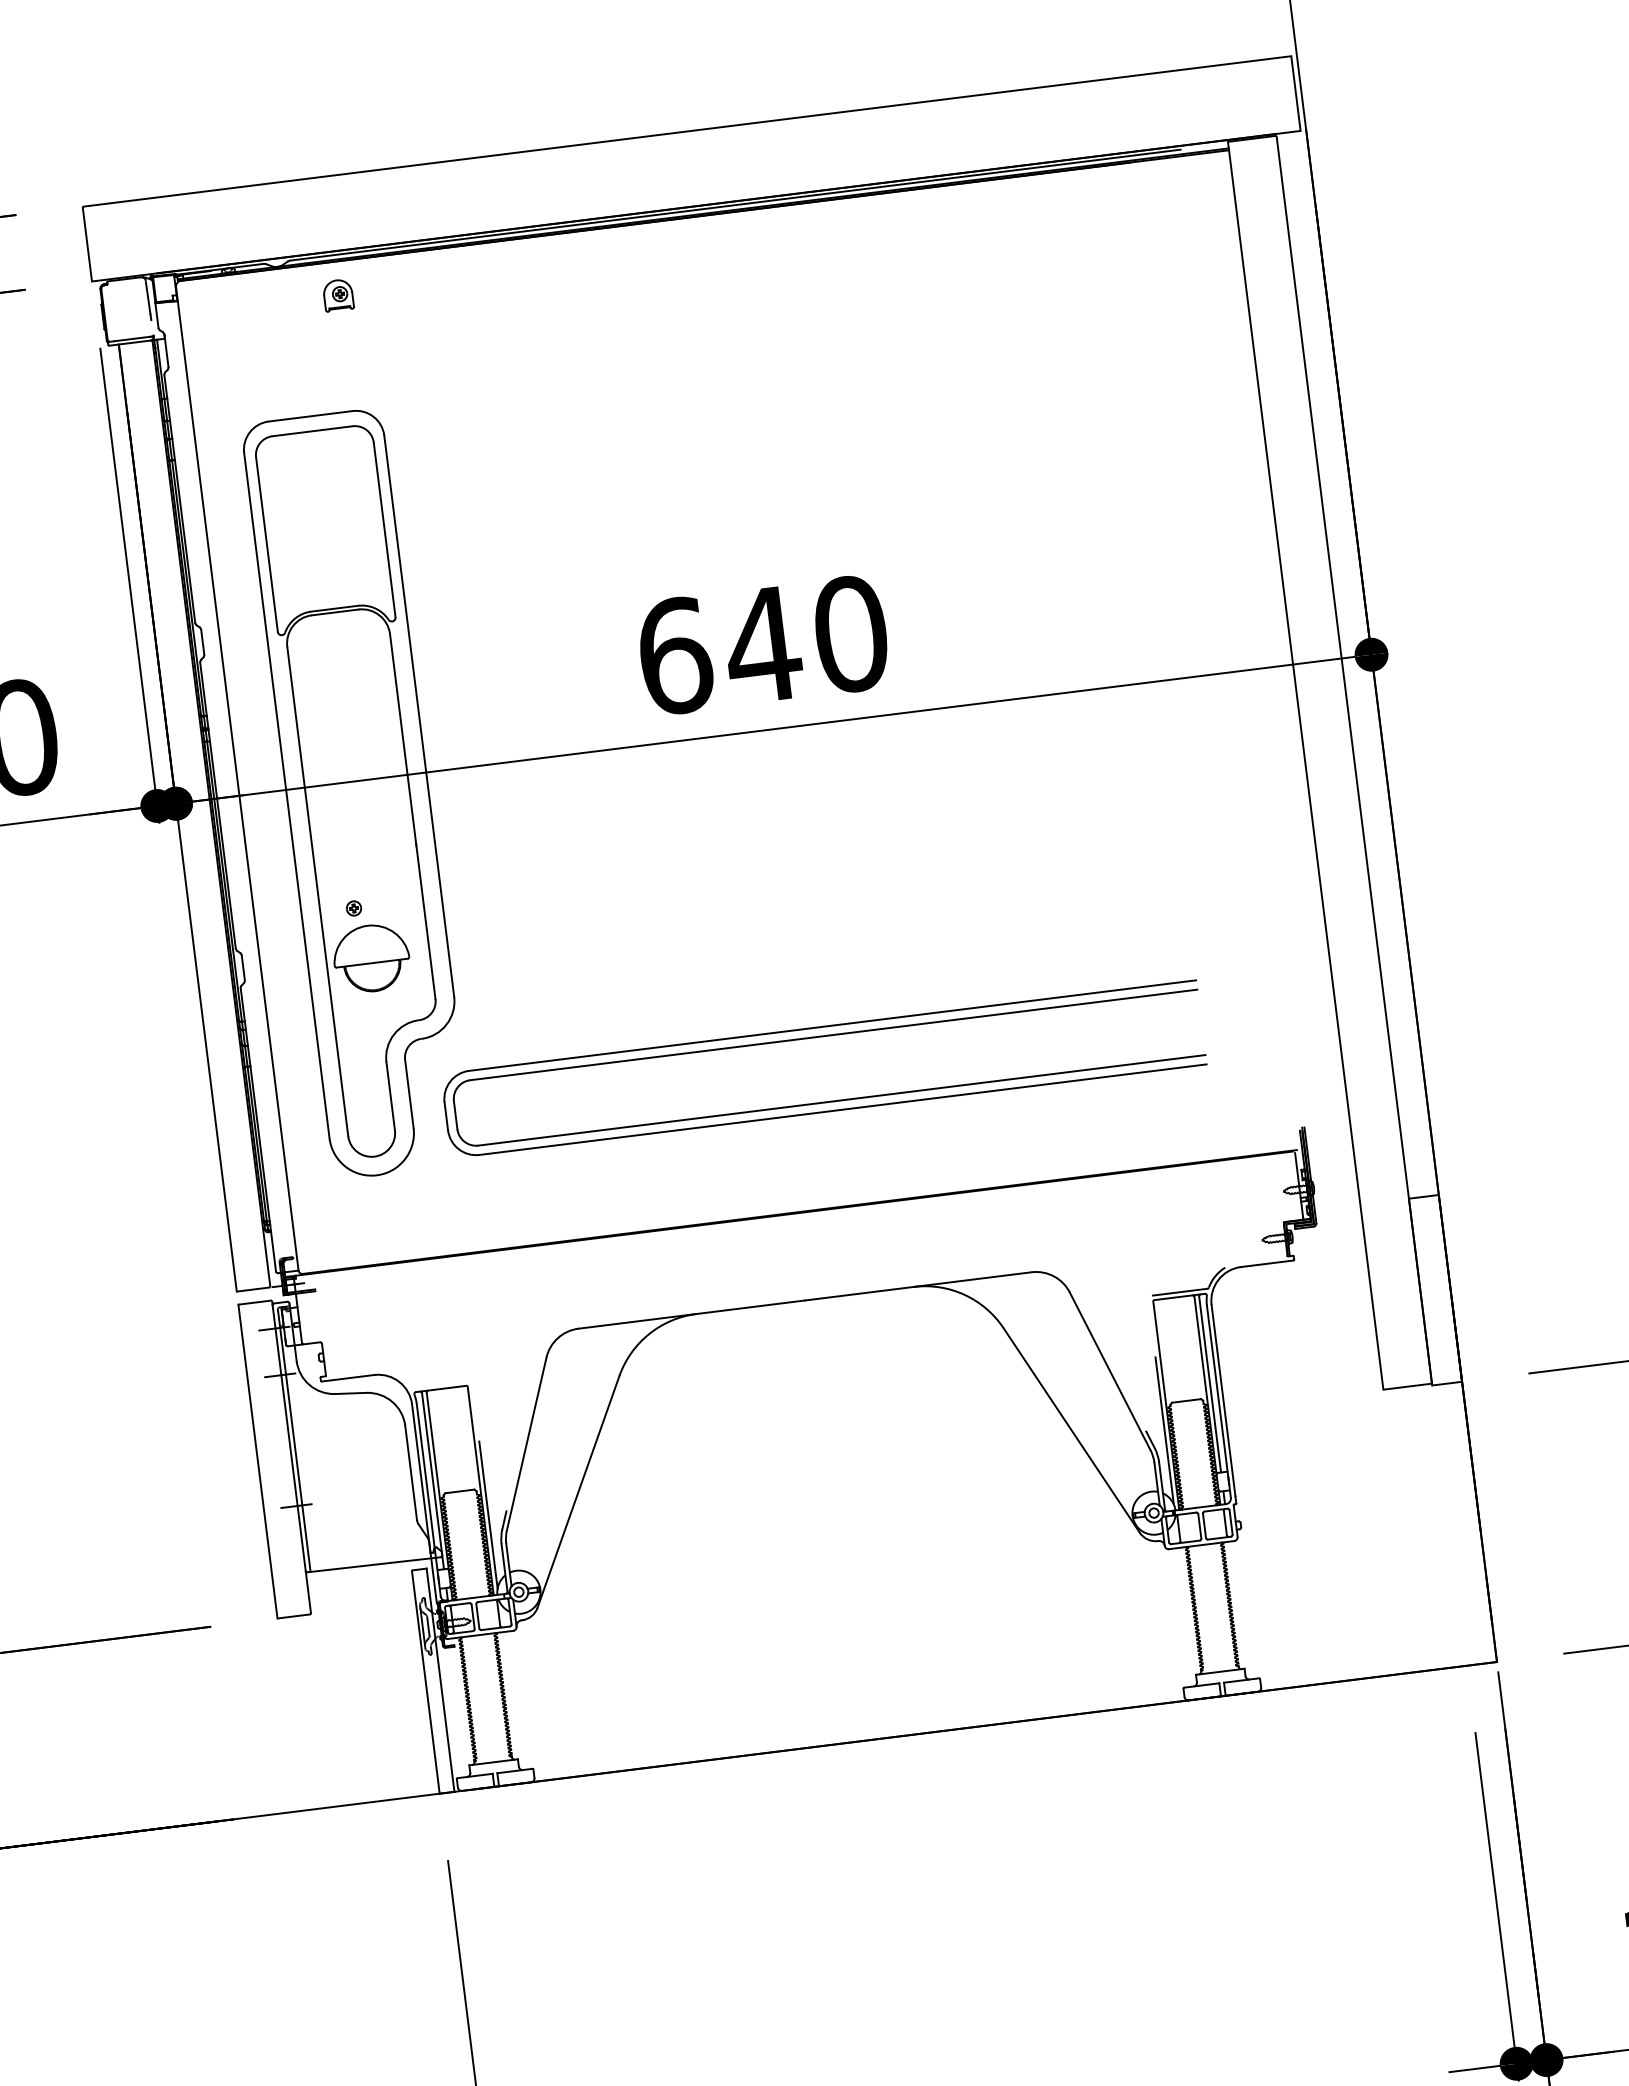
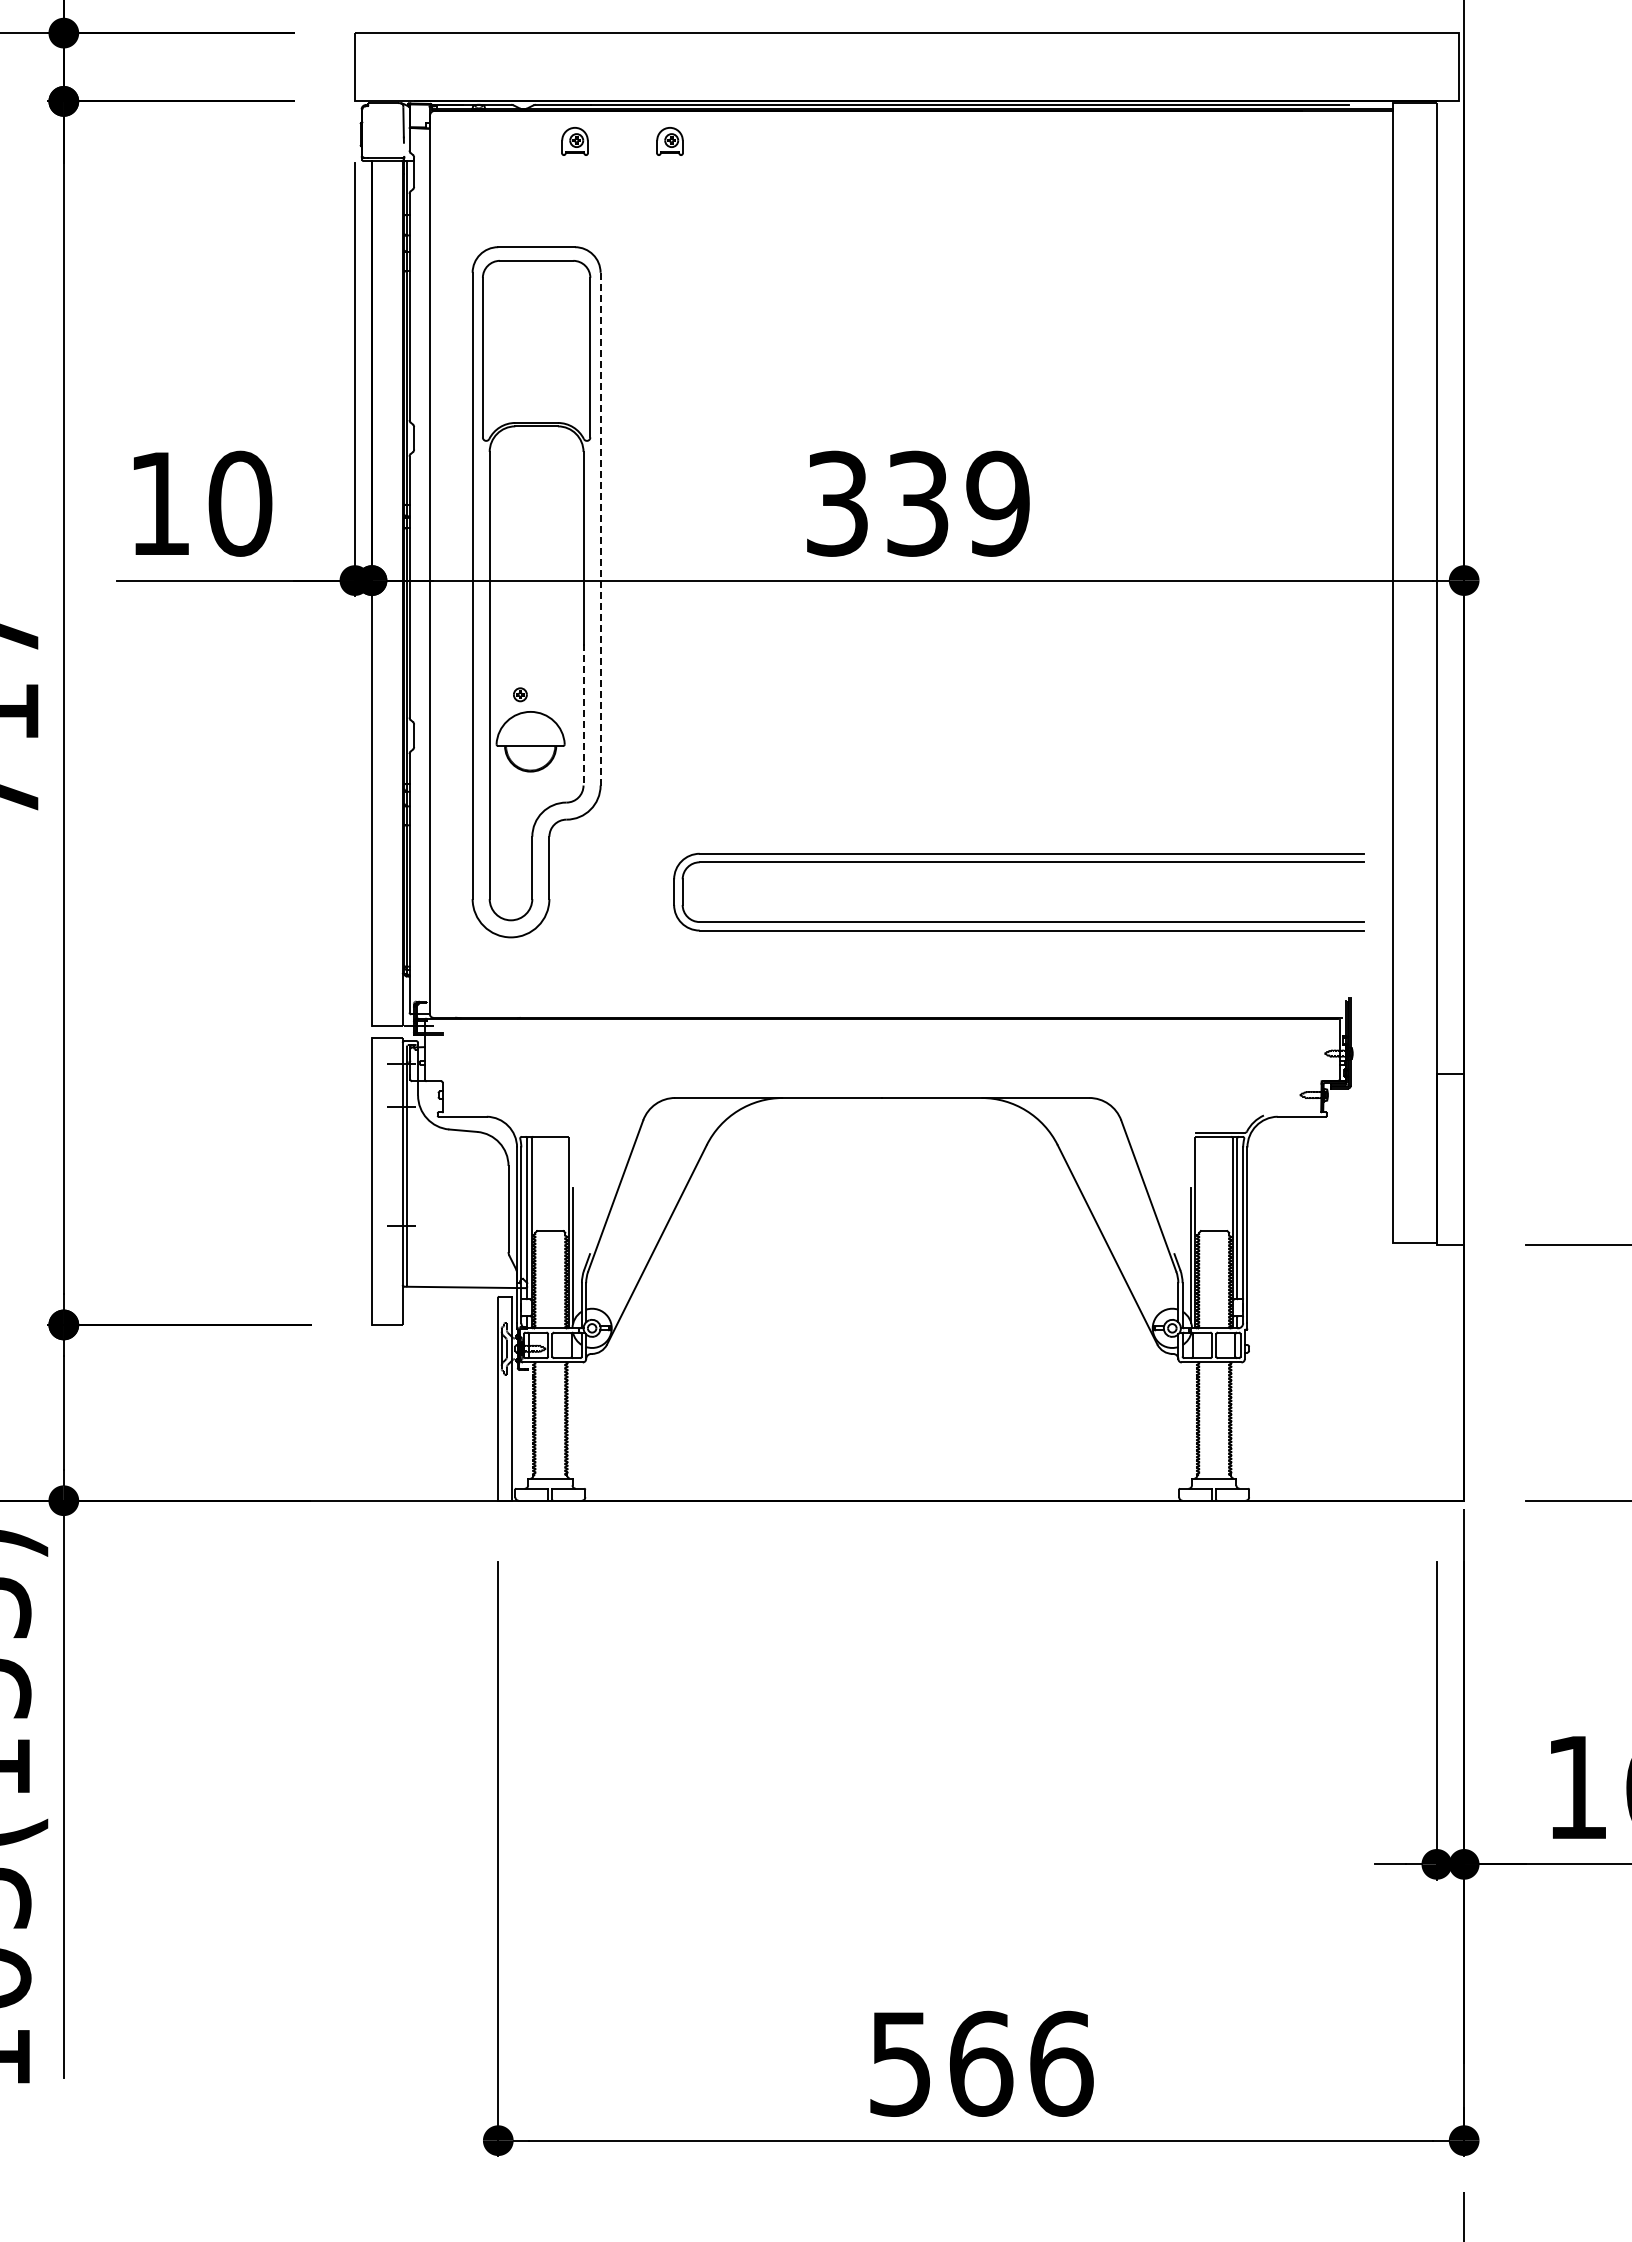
part: (441, 282) -> (669, 141), added
text: (763, 644) -> (918, 503), 640 -> 339
line: (419, 716) -> (600, 529), solid -> dashed
line: (425, 921) -> (583, 714), solid -> dashed
part: (819, 1036) -> (1018, 862), moved

